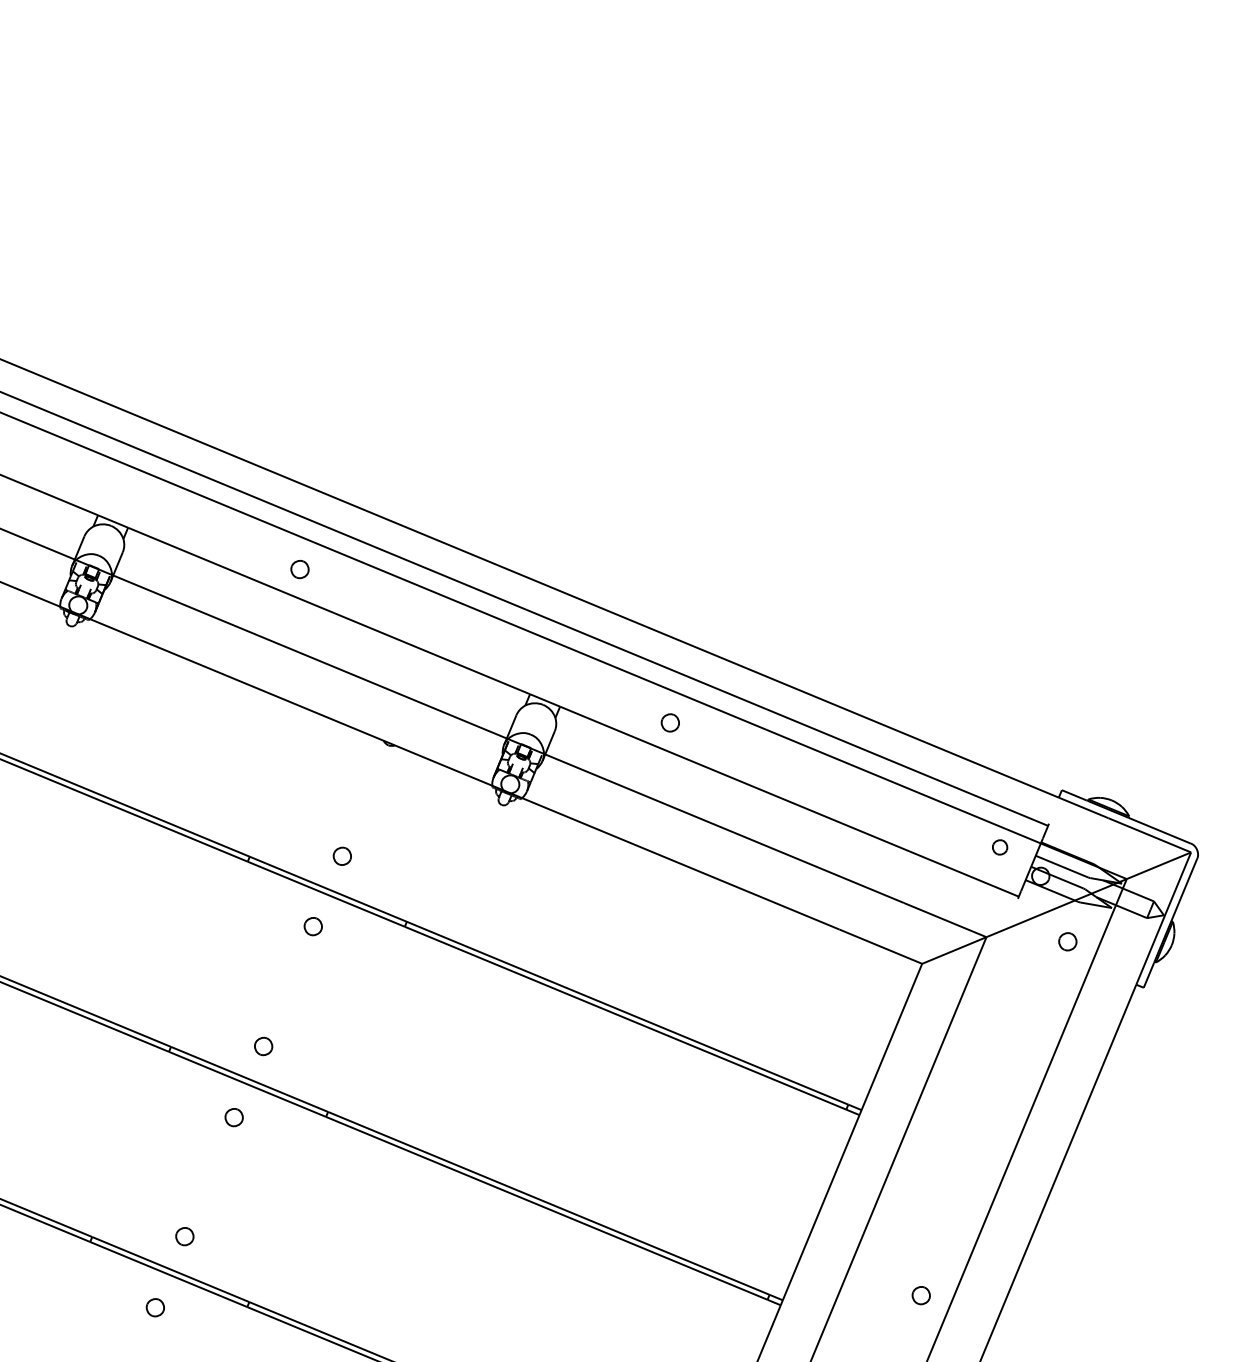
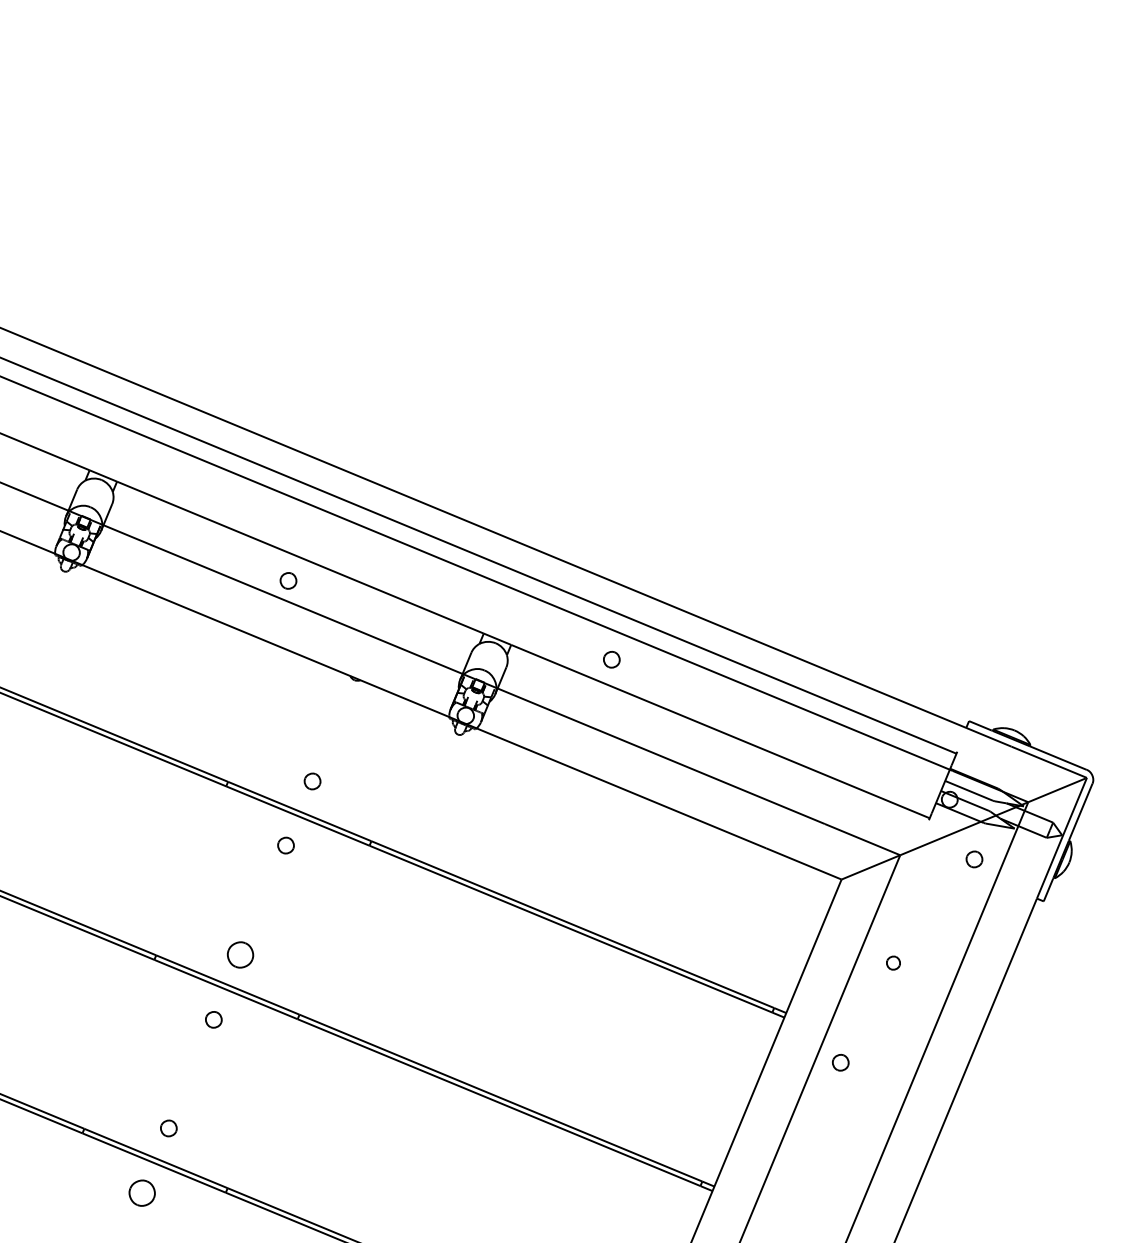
part: (299, 569) -> (288, 580), moved
part: (1000, 847) -> (893, 963), moved
part: (263, 1046) -> (240, 954), size x1.6
part: (920, 1295) -> (840, 1062), moved
part: (154, 1307) -> (141, 1193), size x1.6

